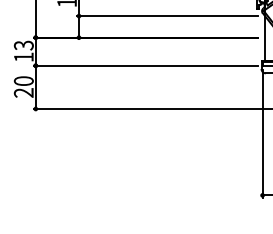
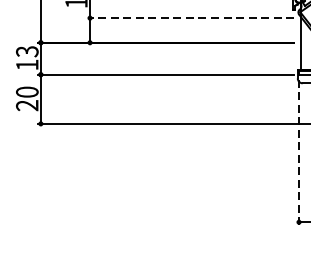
line: (167, 16) -> (190, 18), solid -> dashed
line: (262, 133) -> (298, 151), solid -> dashed

